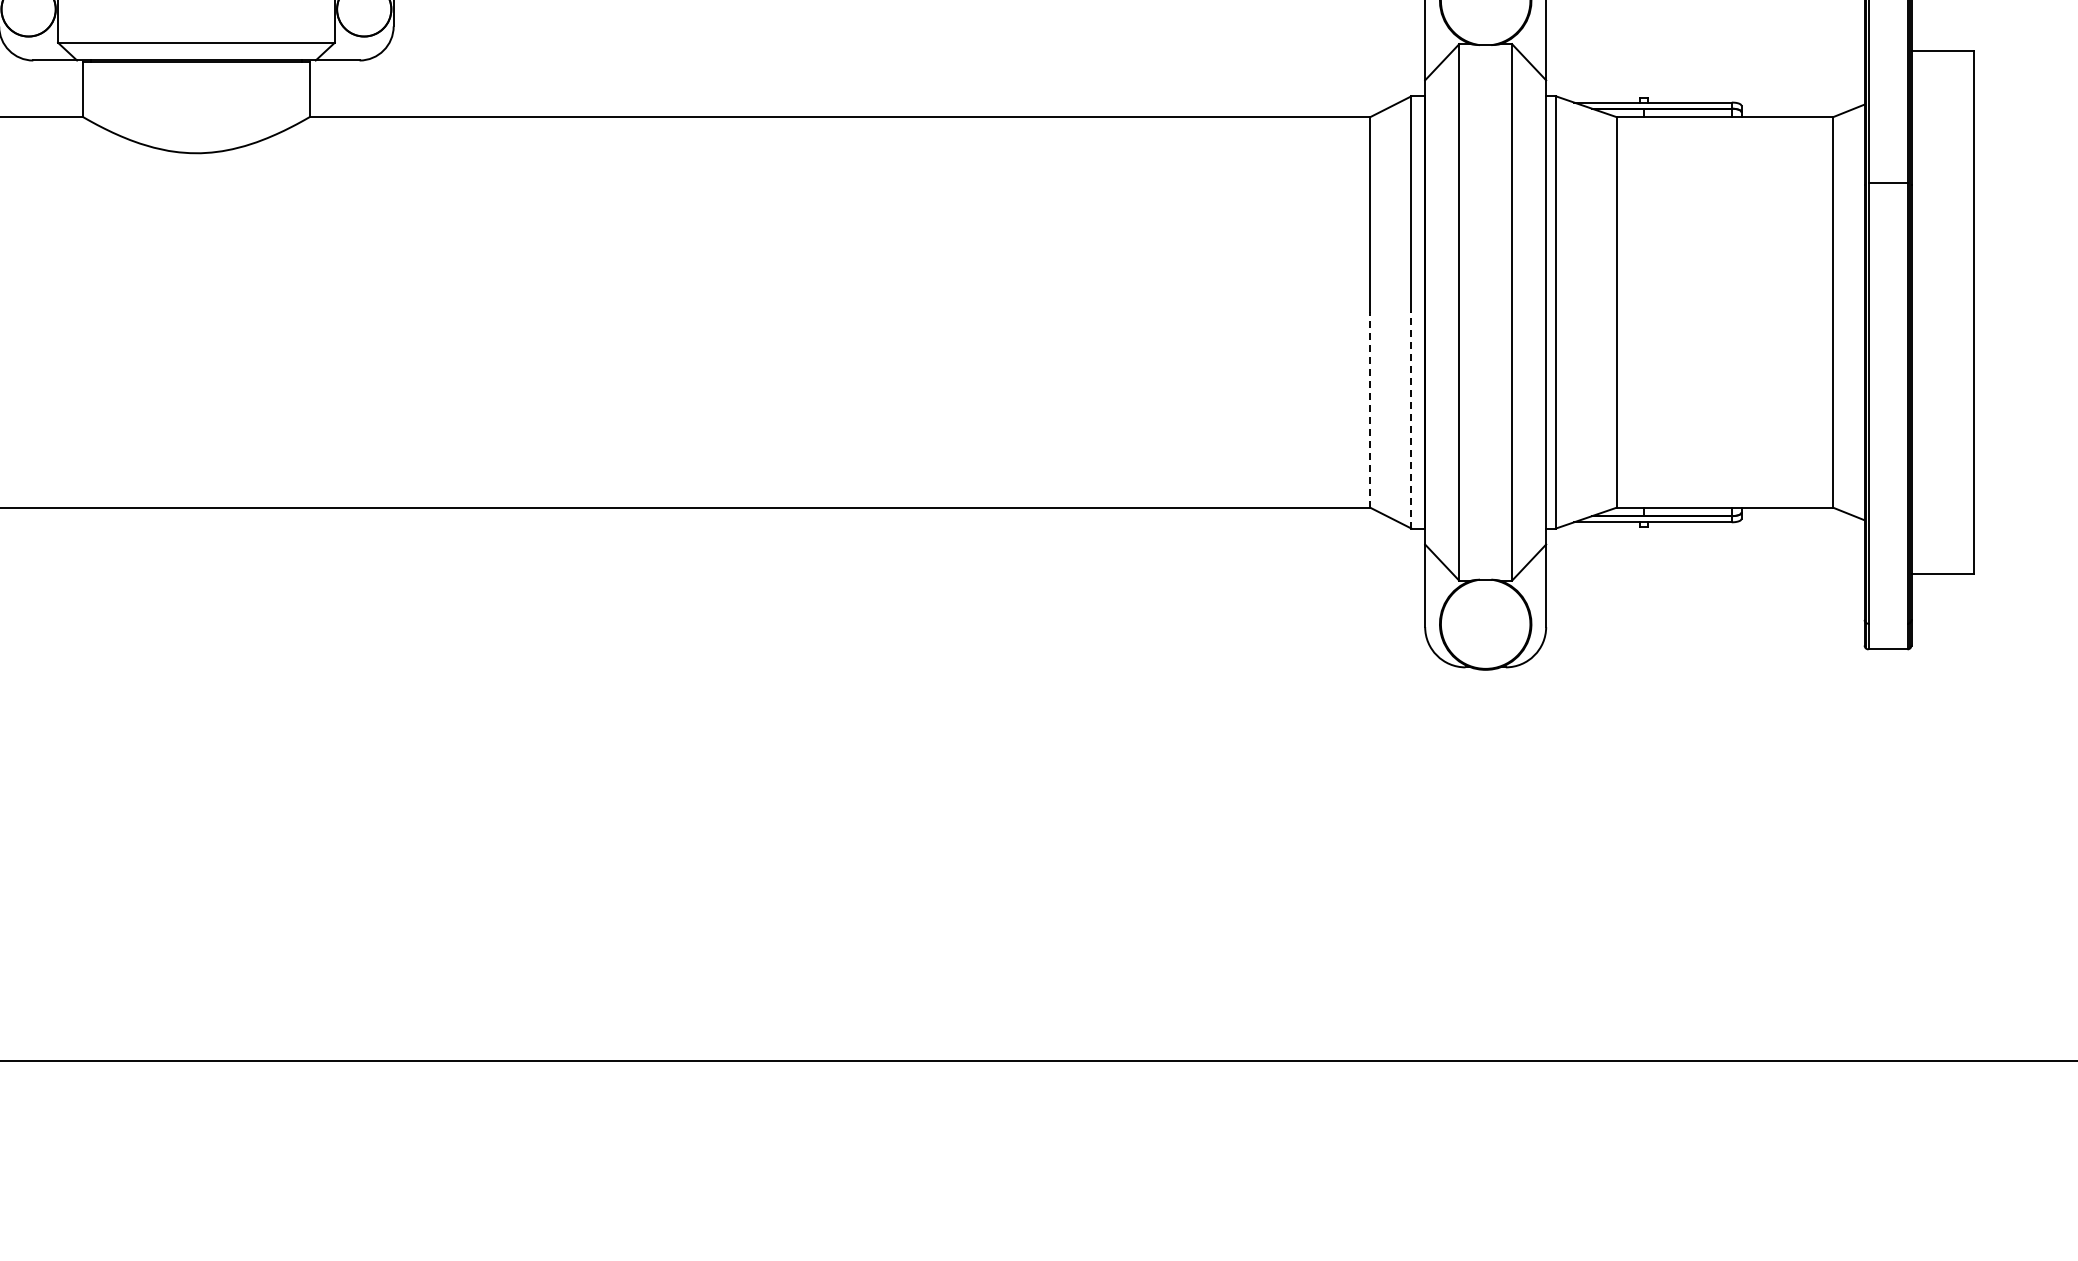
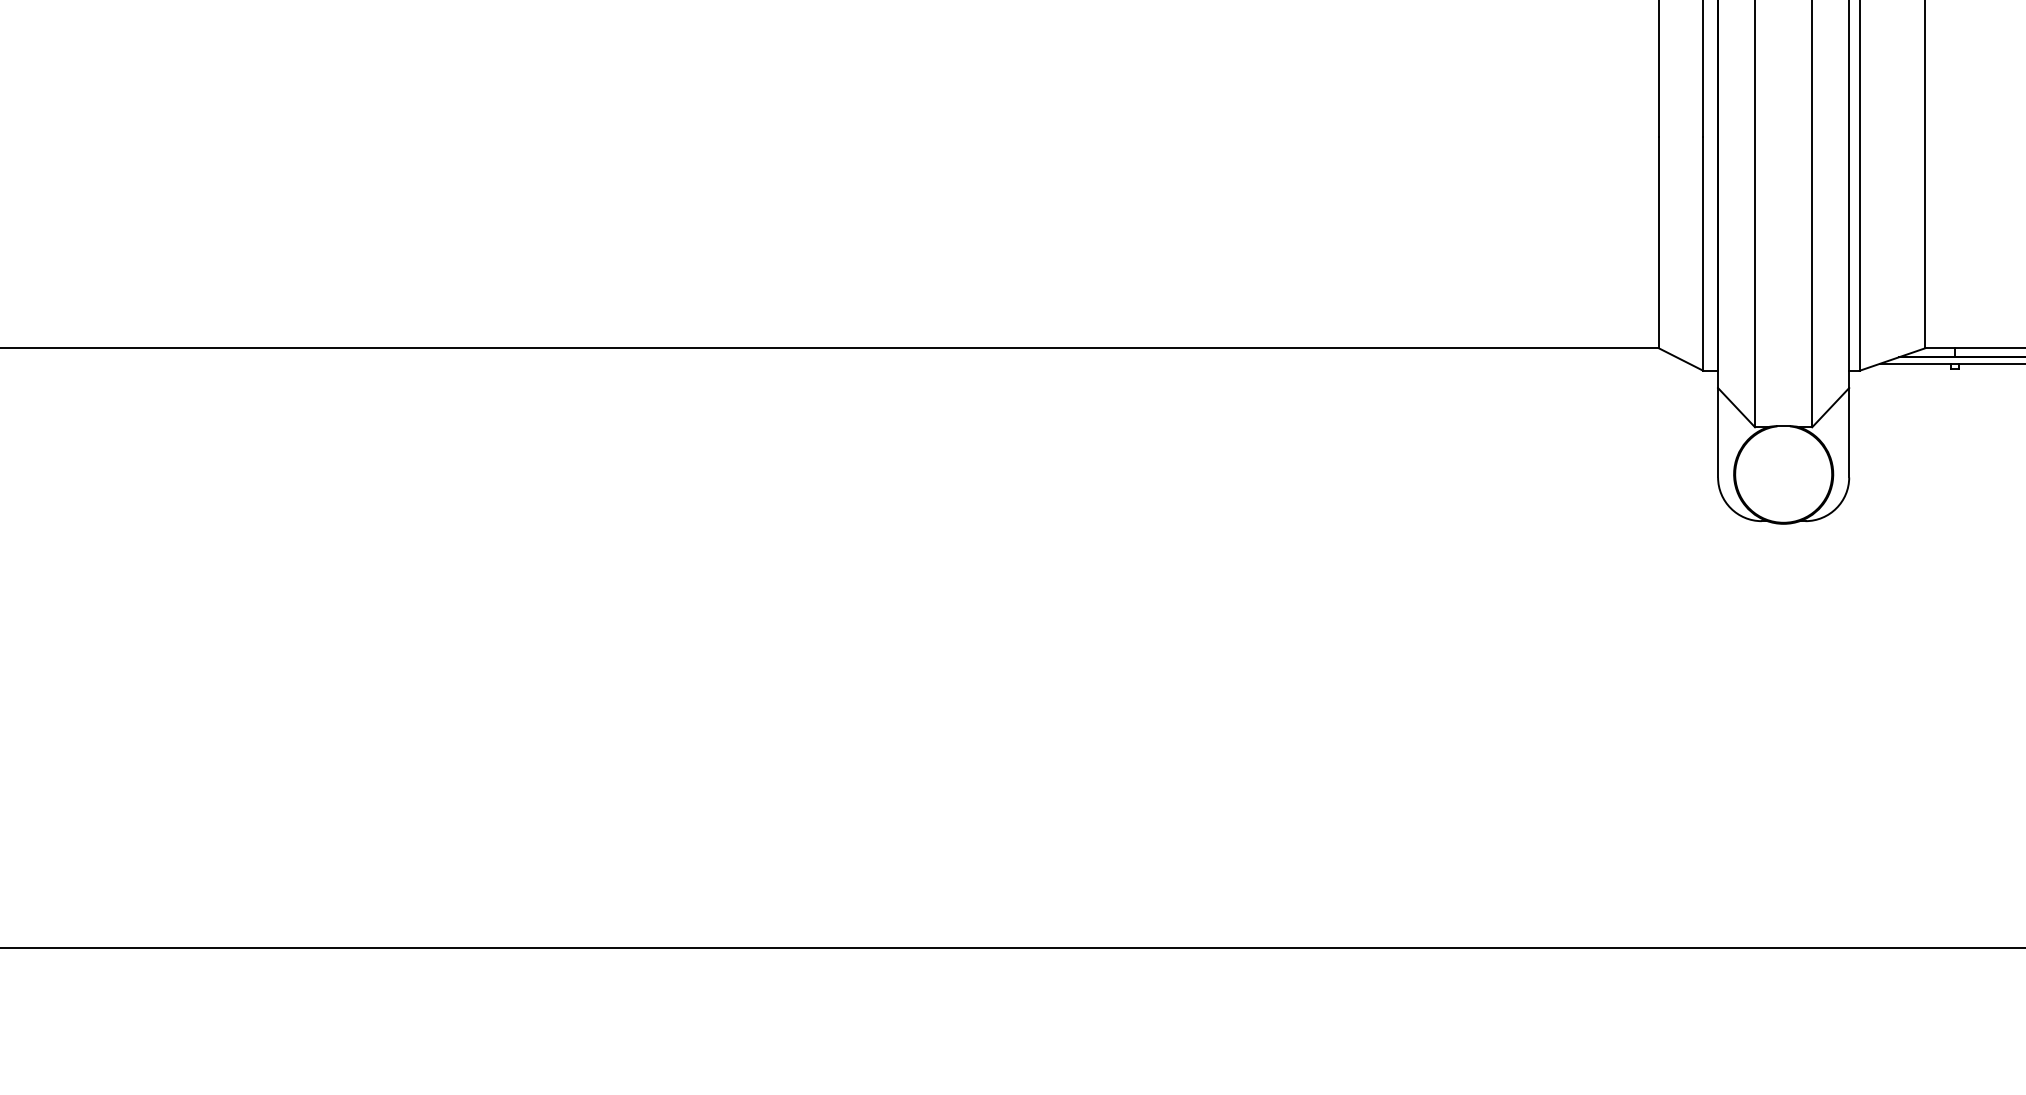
line: (1370, 410) -> (1658, 242), dashed -> solid
line: (1411, 420) -> (1703, 253), dashed -> solid

